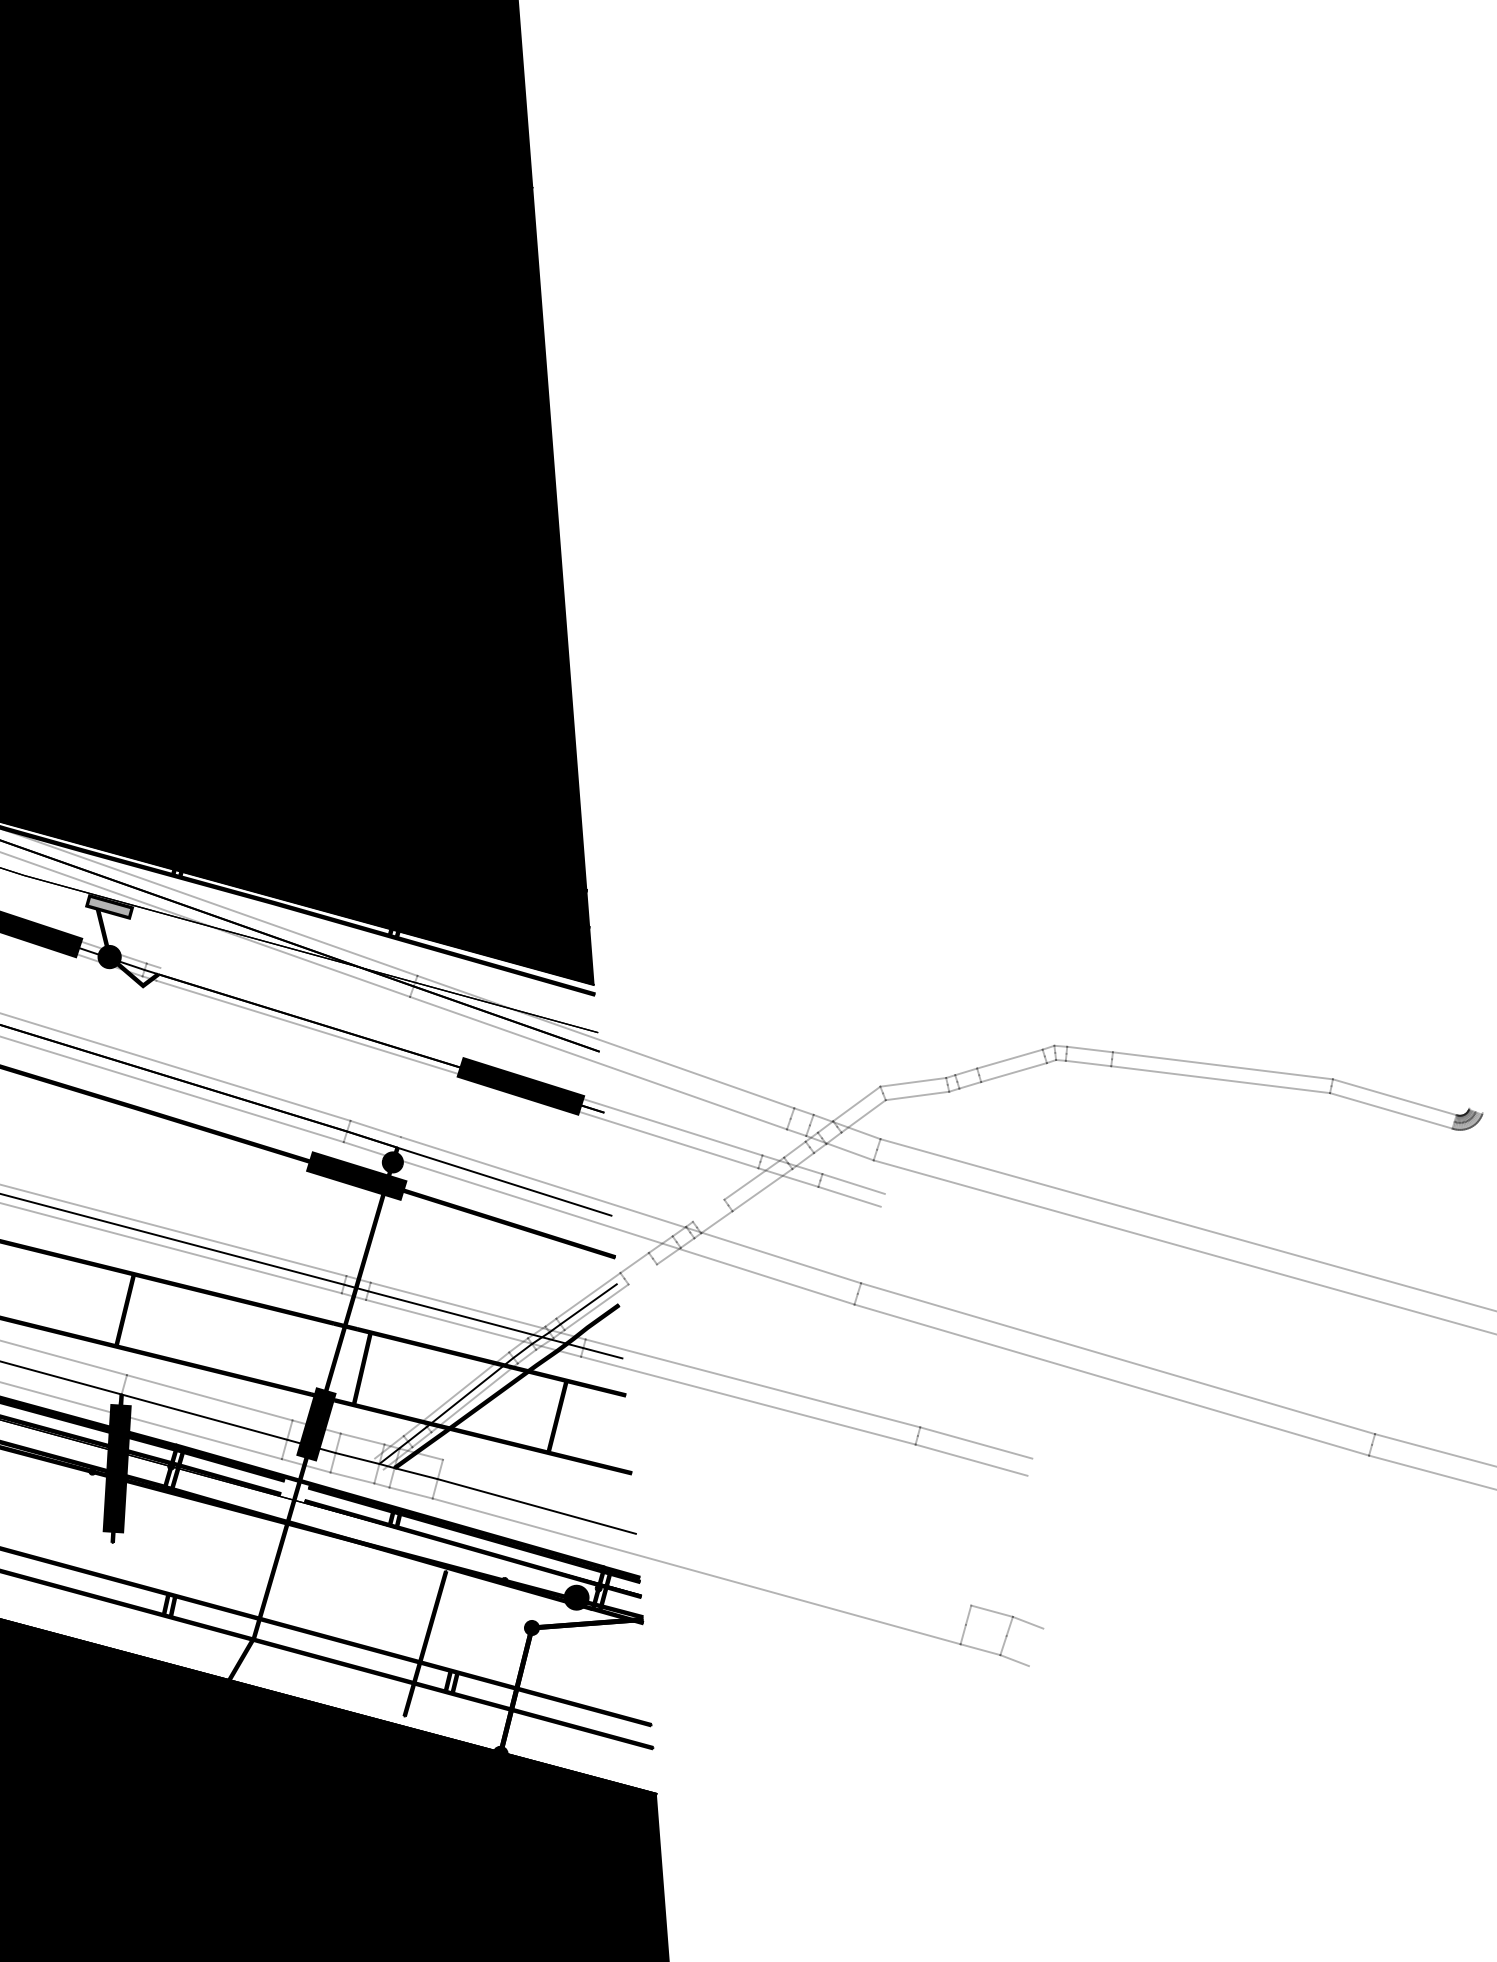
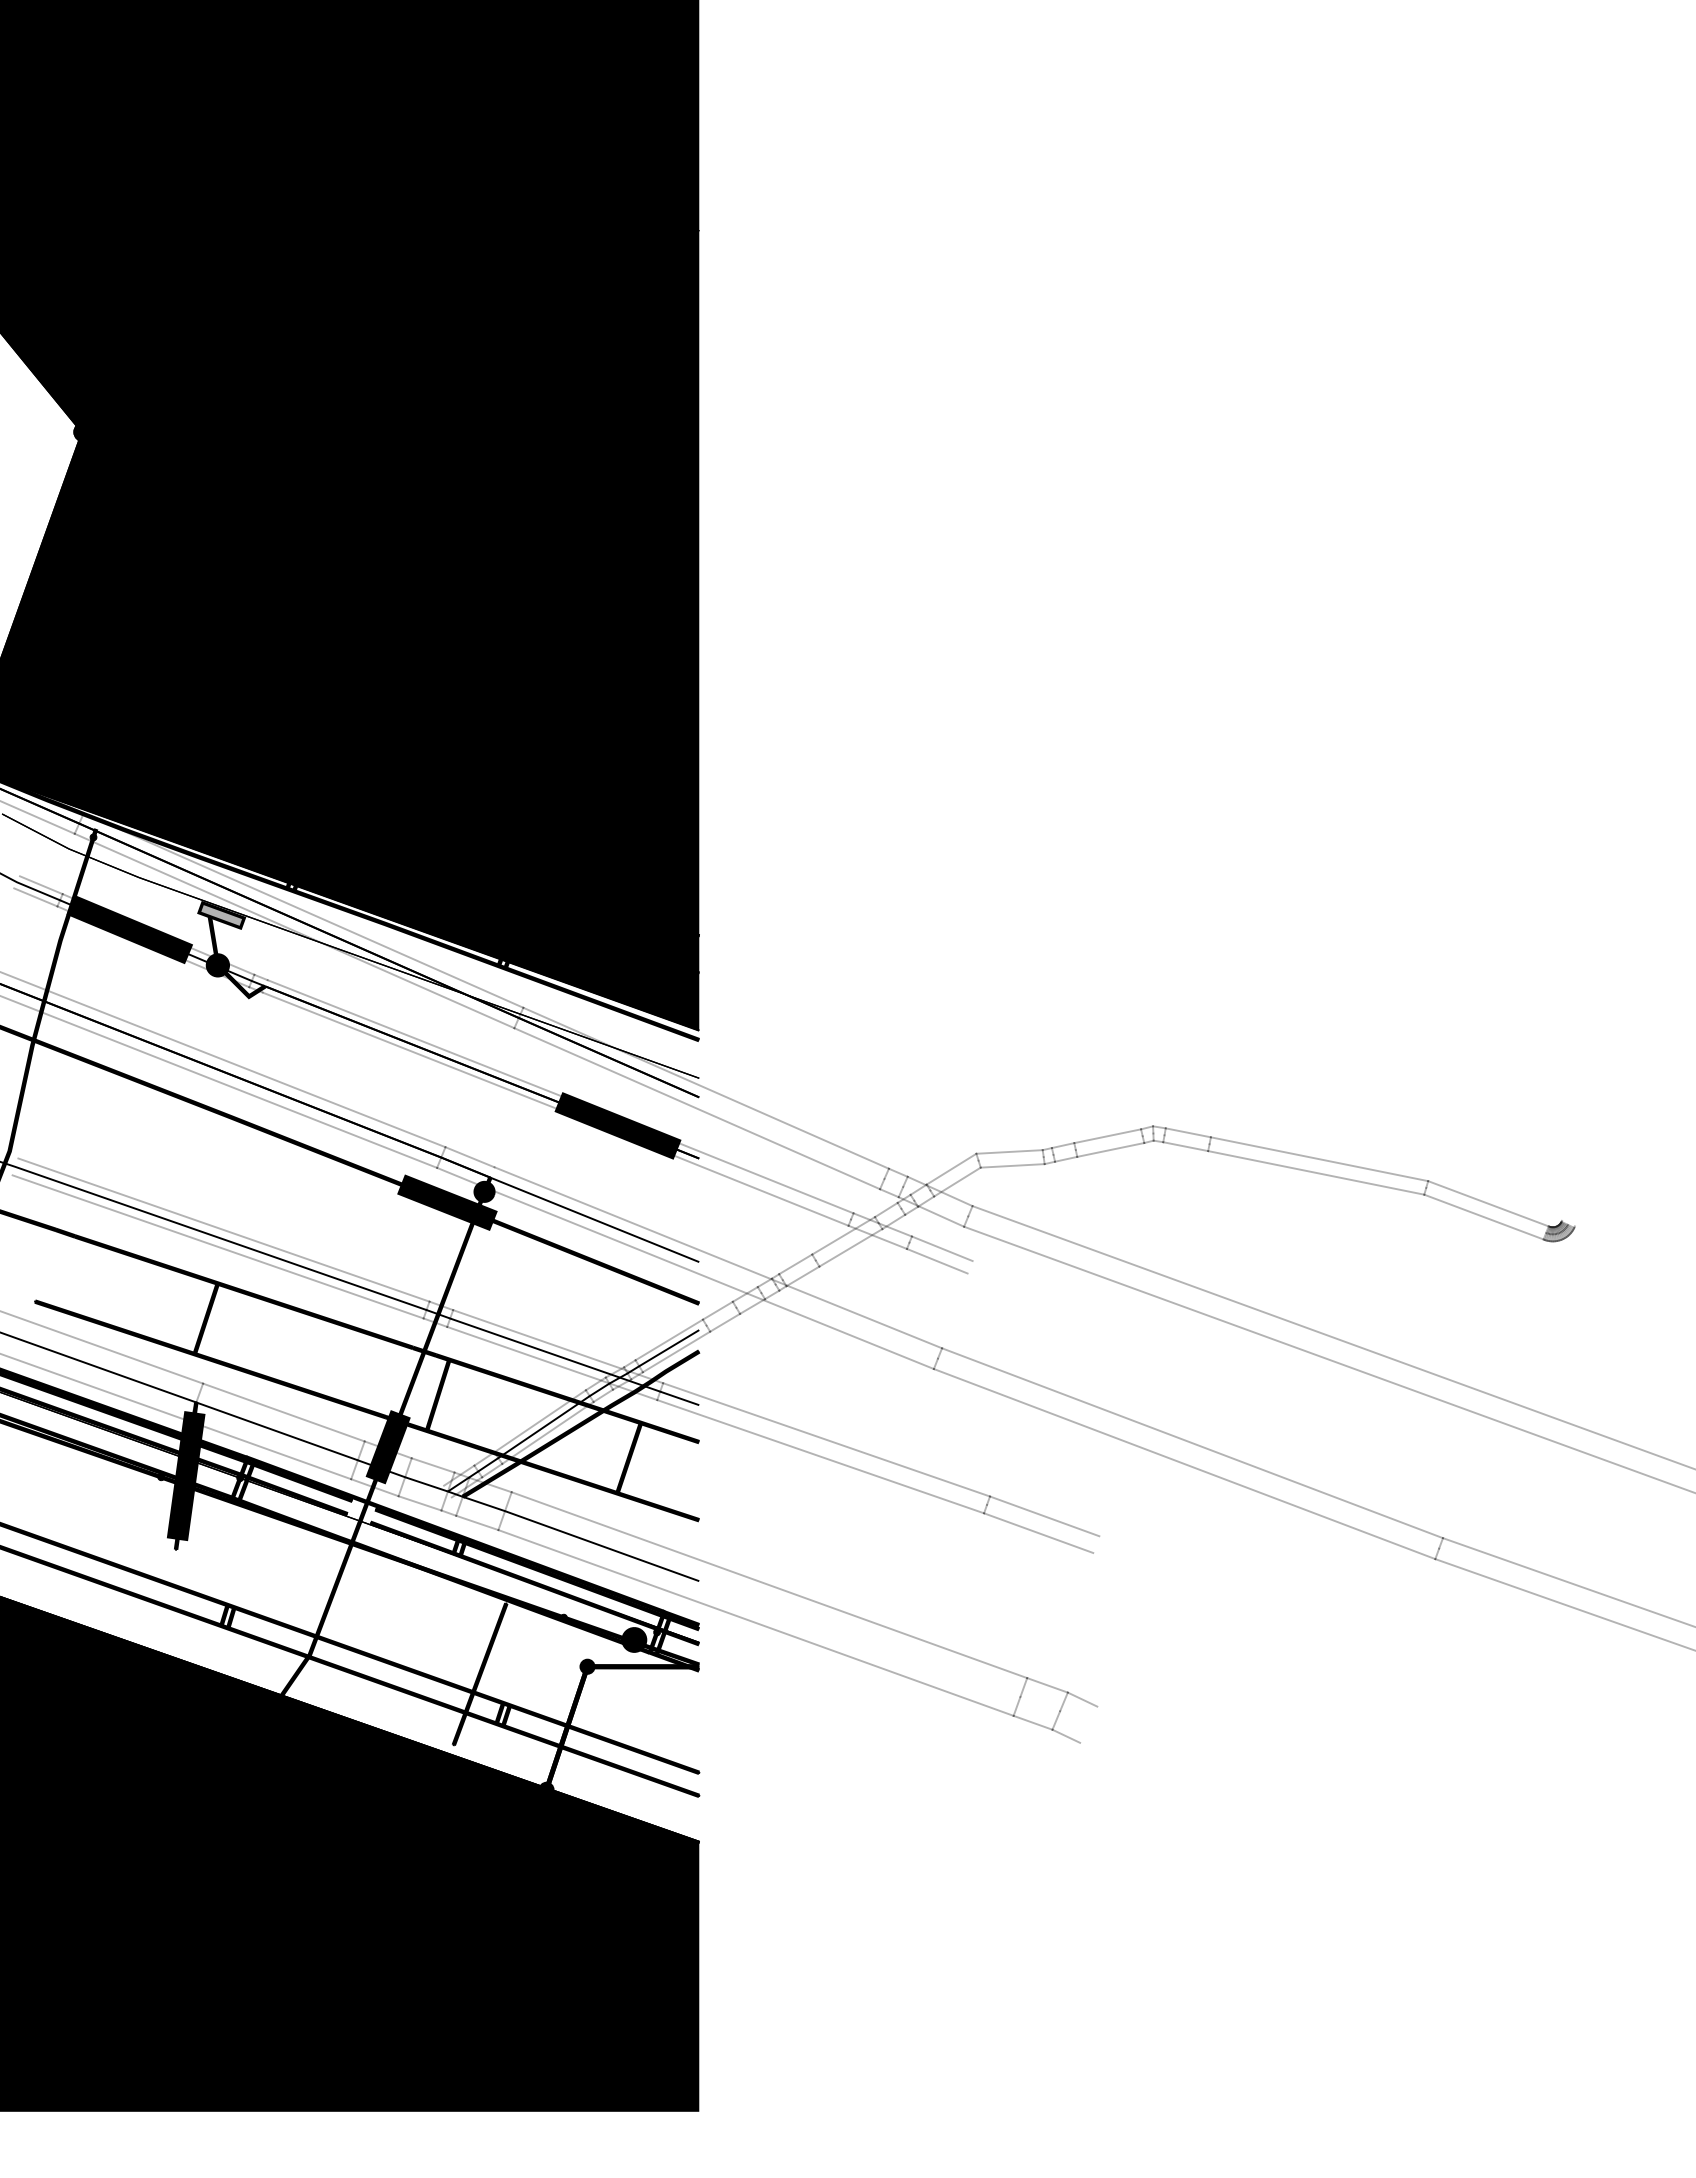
line: (329, 1020) -> (432, 1045), added
line: (708, 1210) -> (795, 1264), added
line: (643, 1274) -> (725, 1322), added
line: (707, 1533) -> (769, 1585), added

